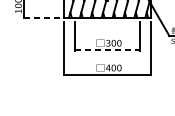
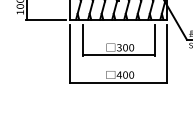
line: (41, 17) -> (45, 19), dashed -> solid
line: (108, 50) -> (119, 55), dashed -> solid

